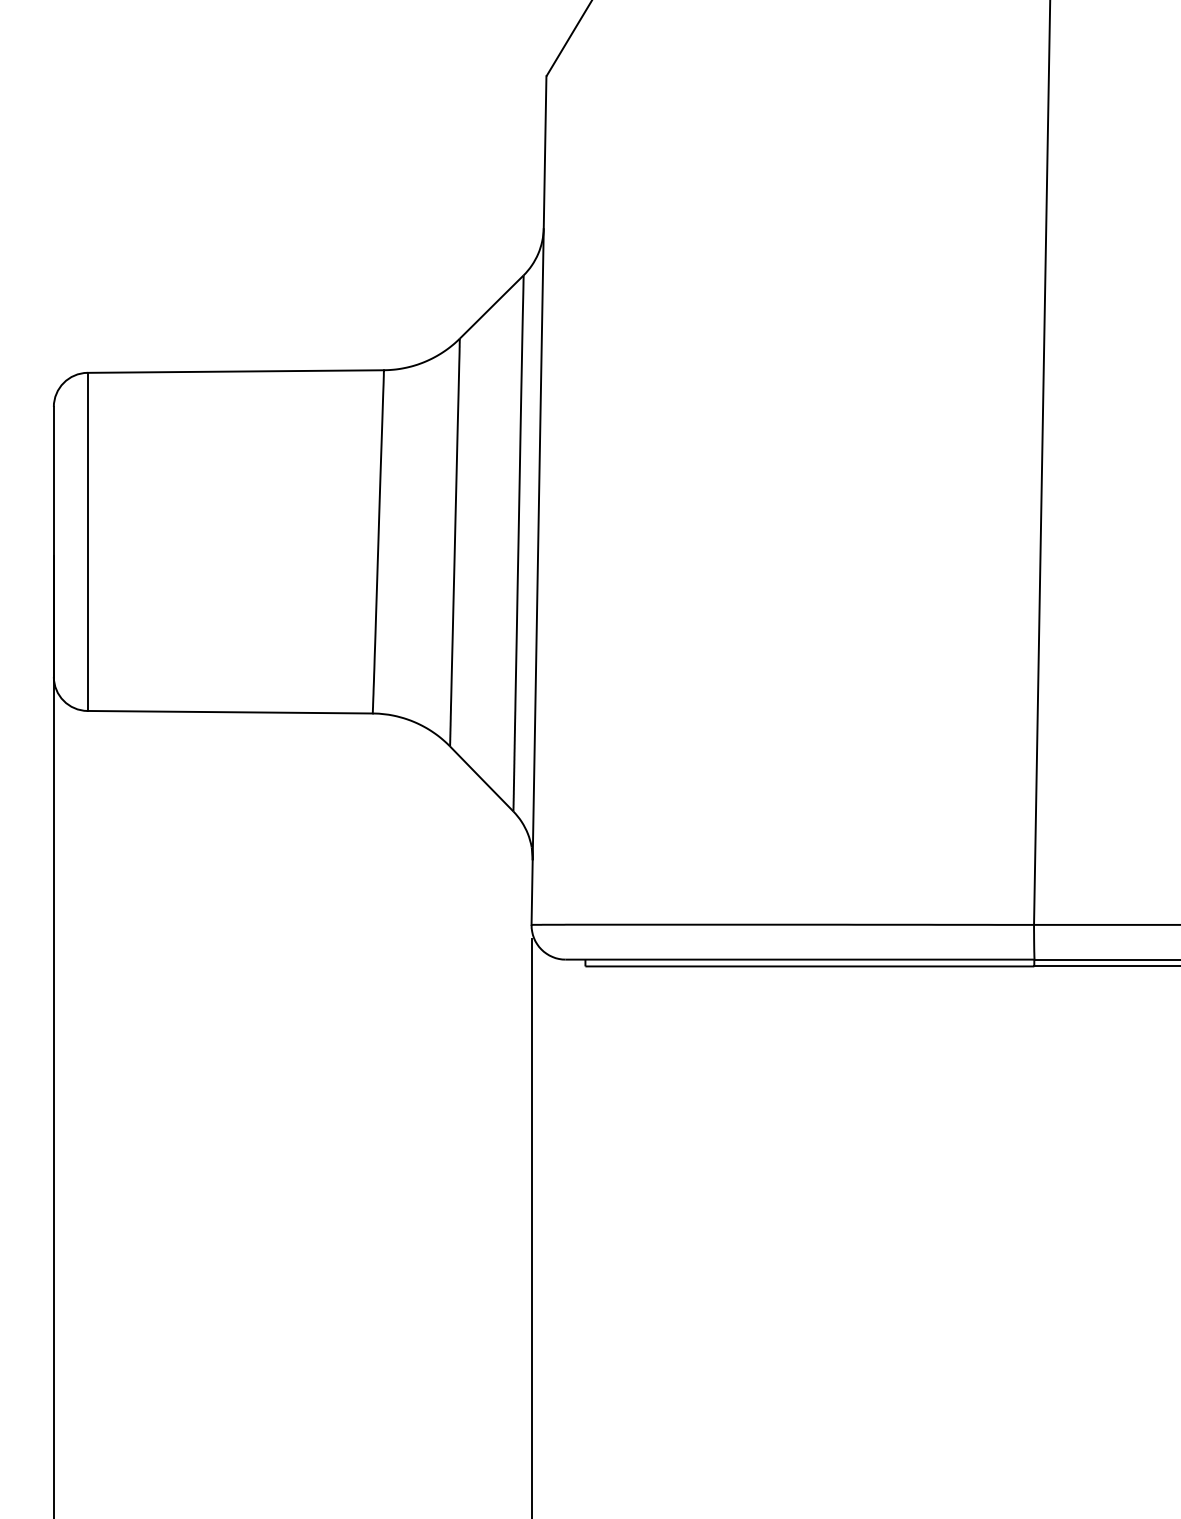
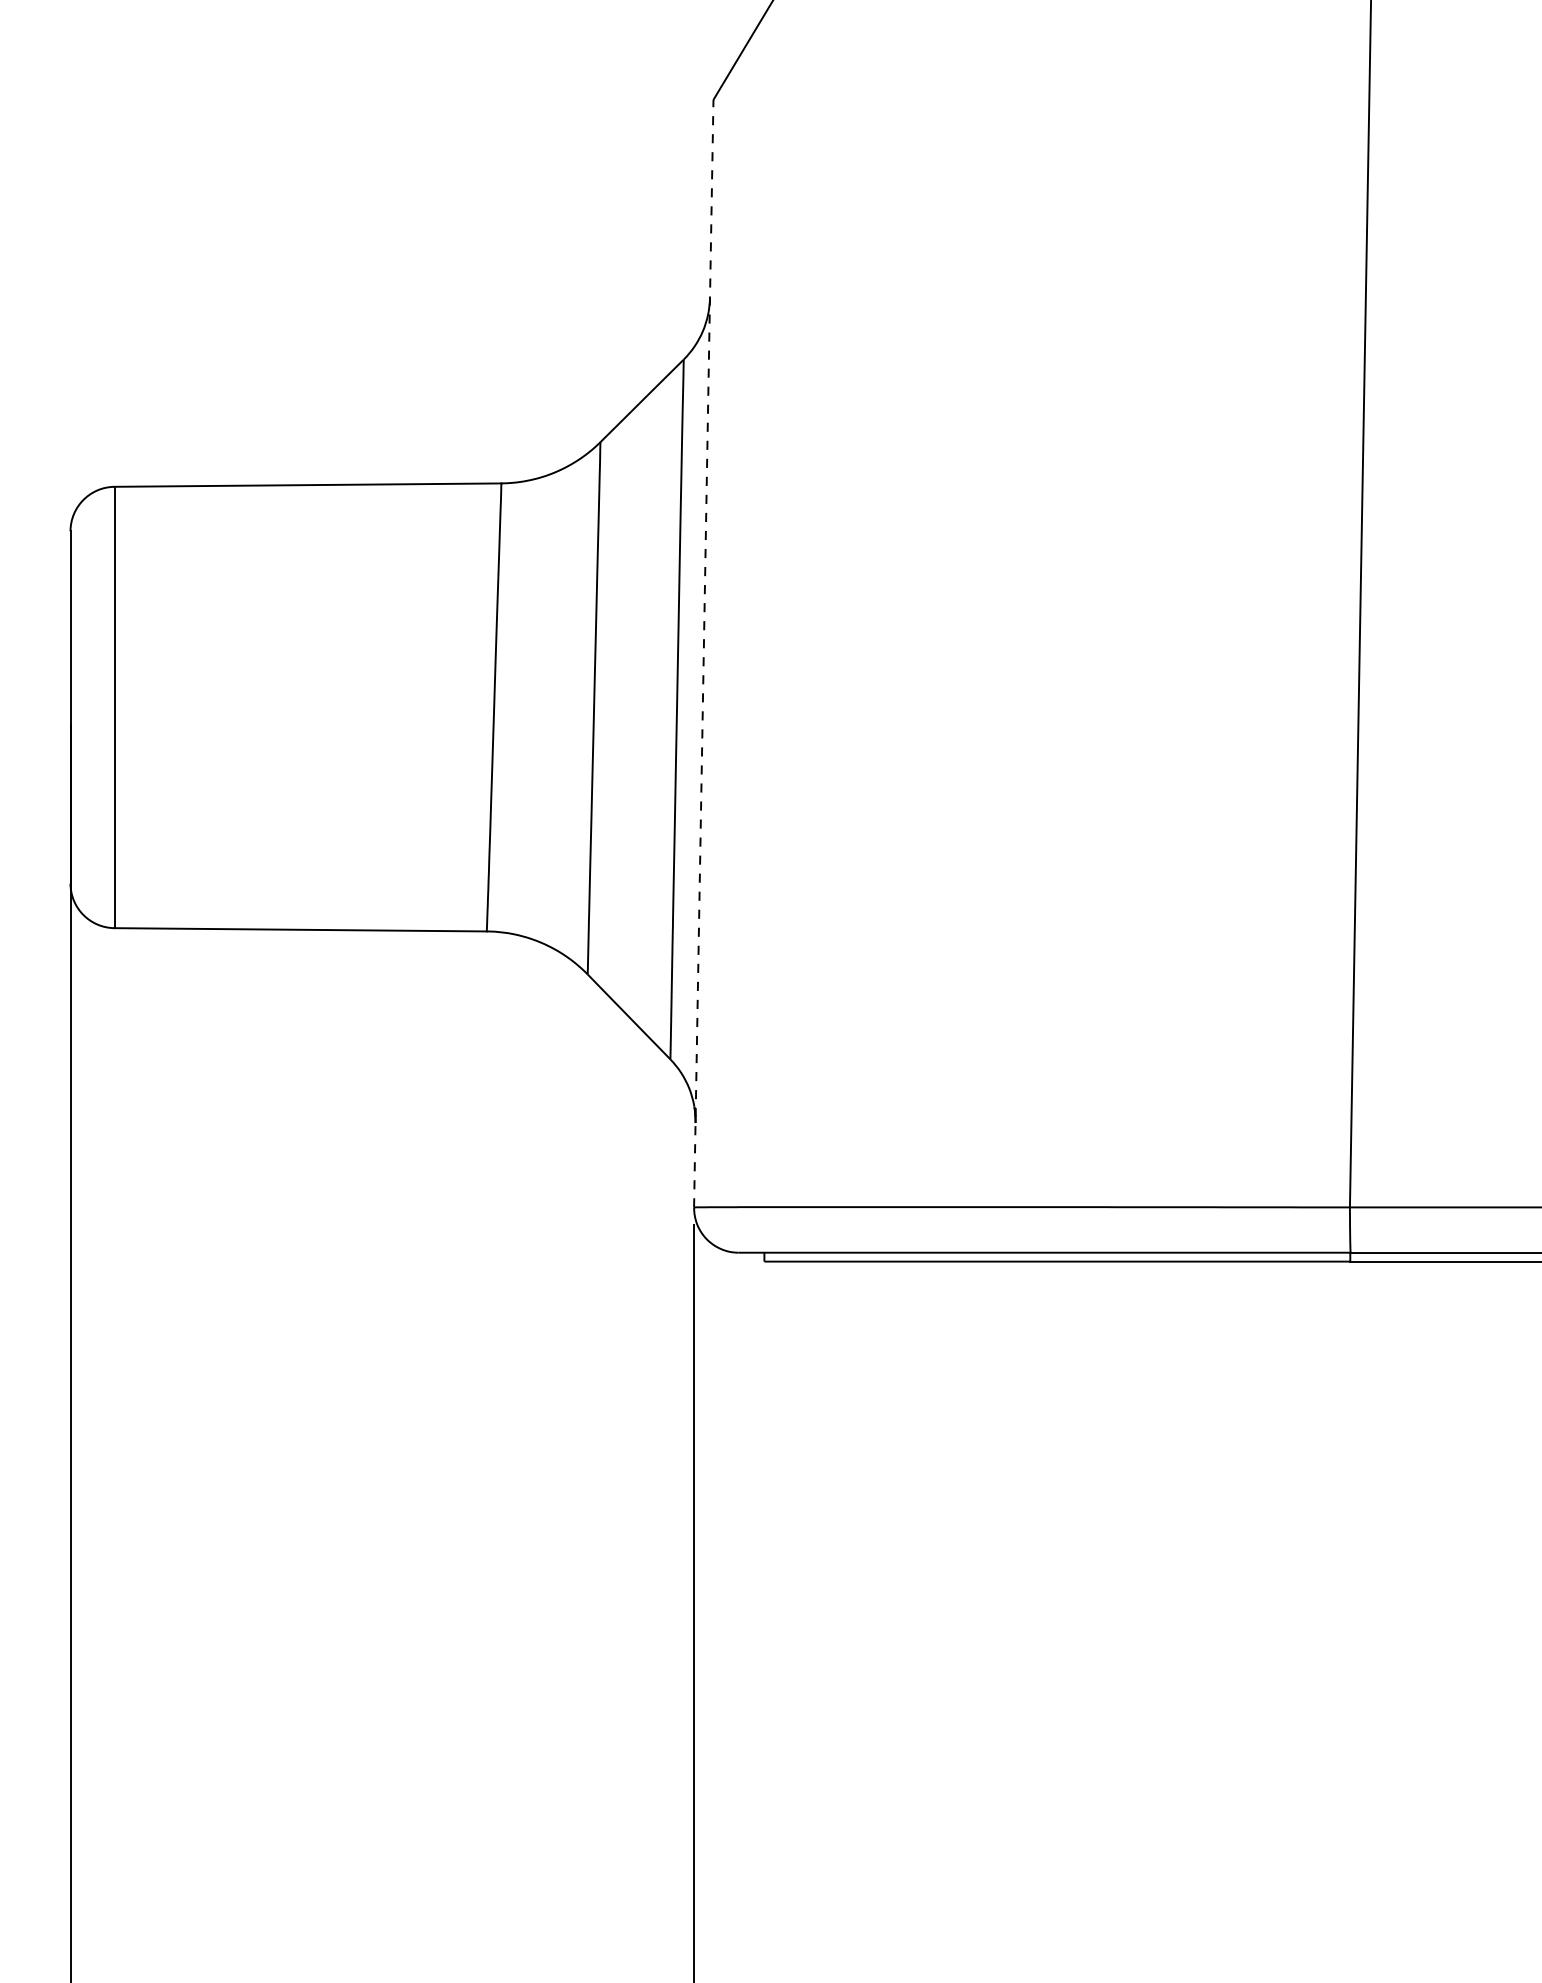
line: (539, 500) -> (704, 653), solid -> dashed

